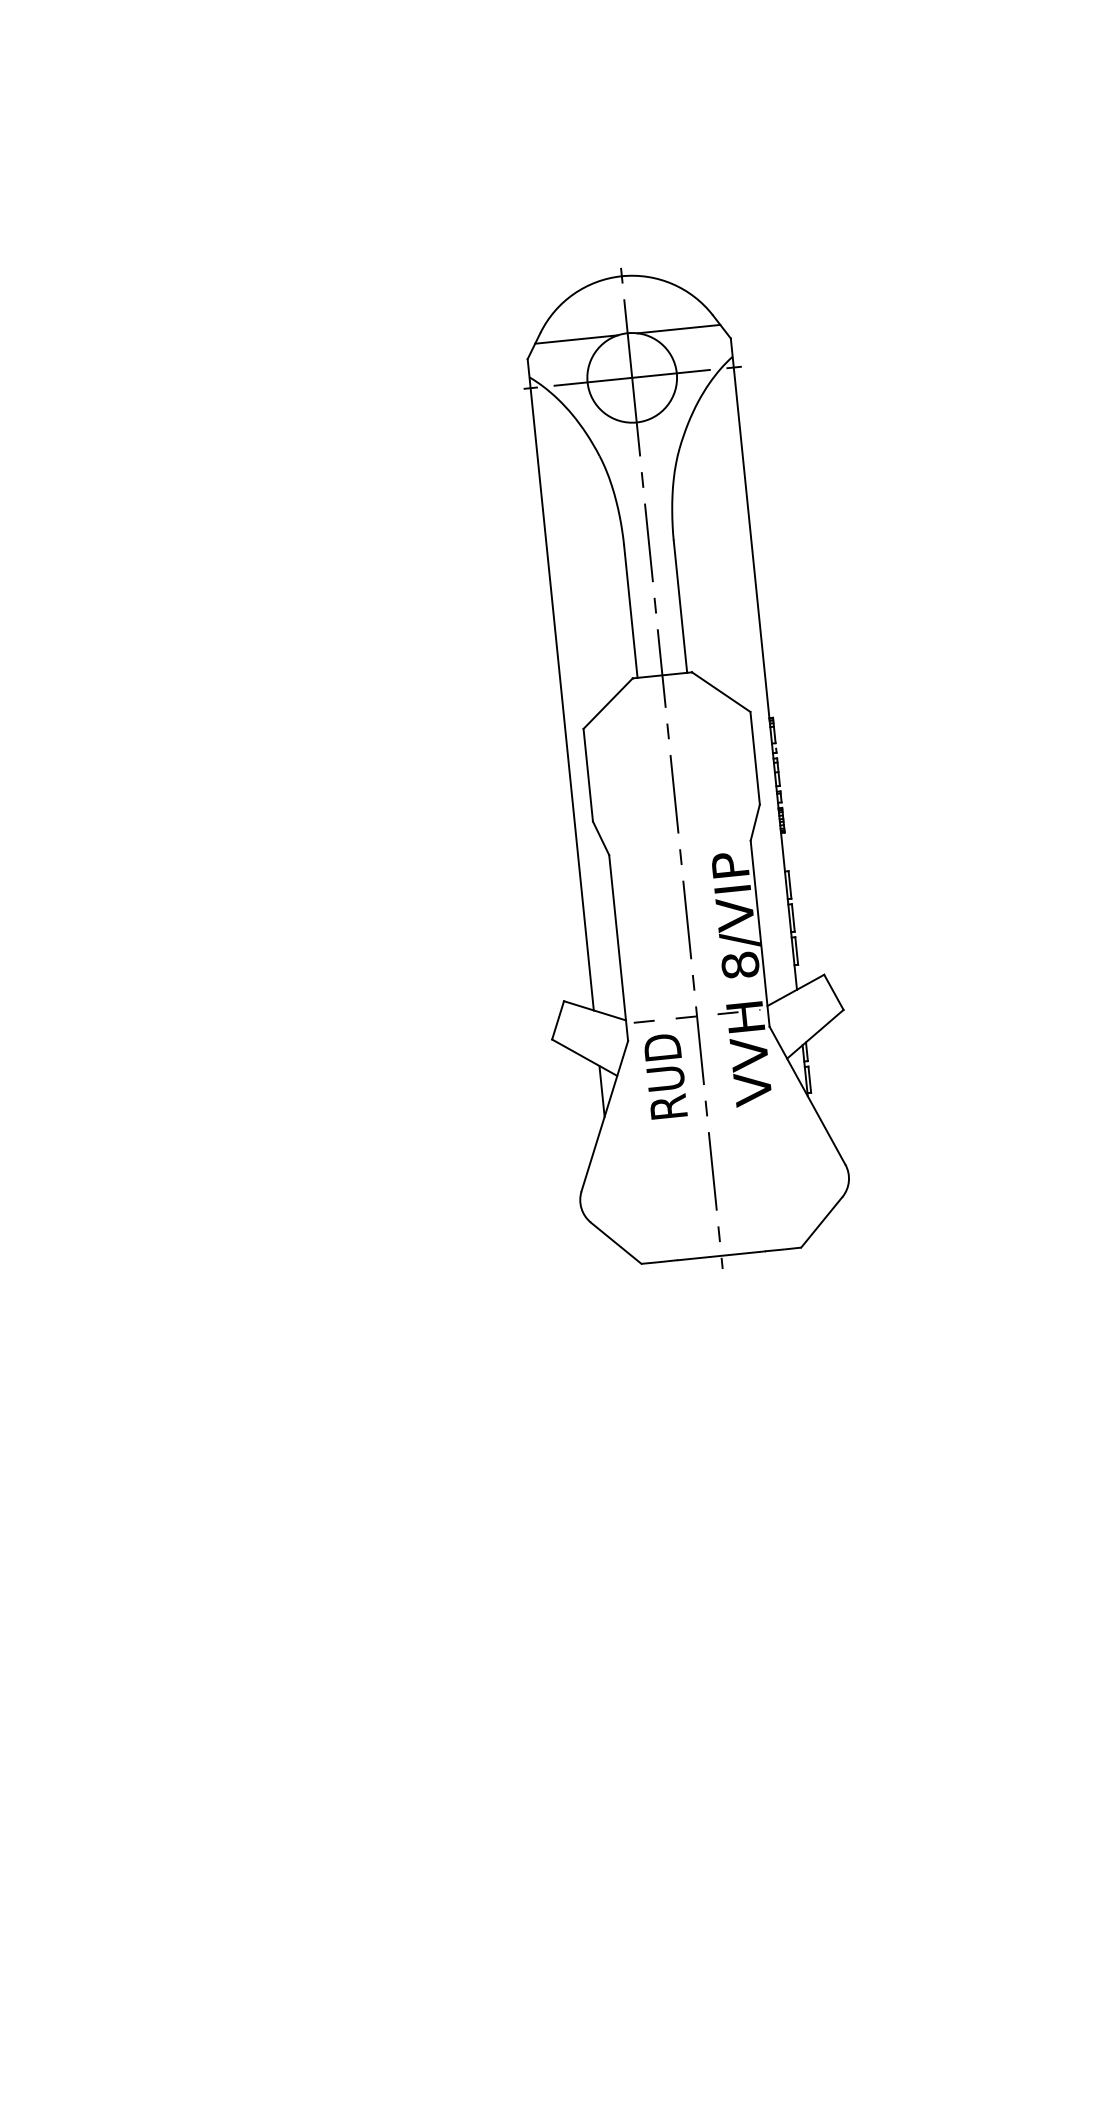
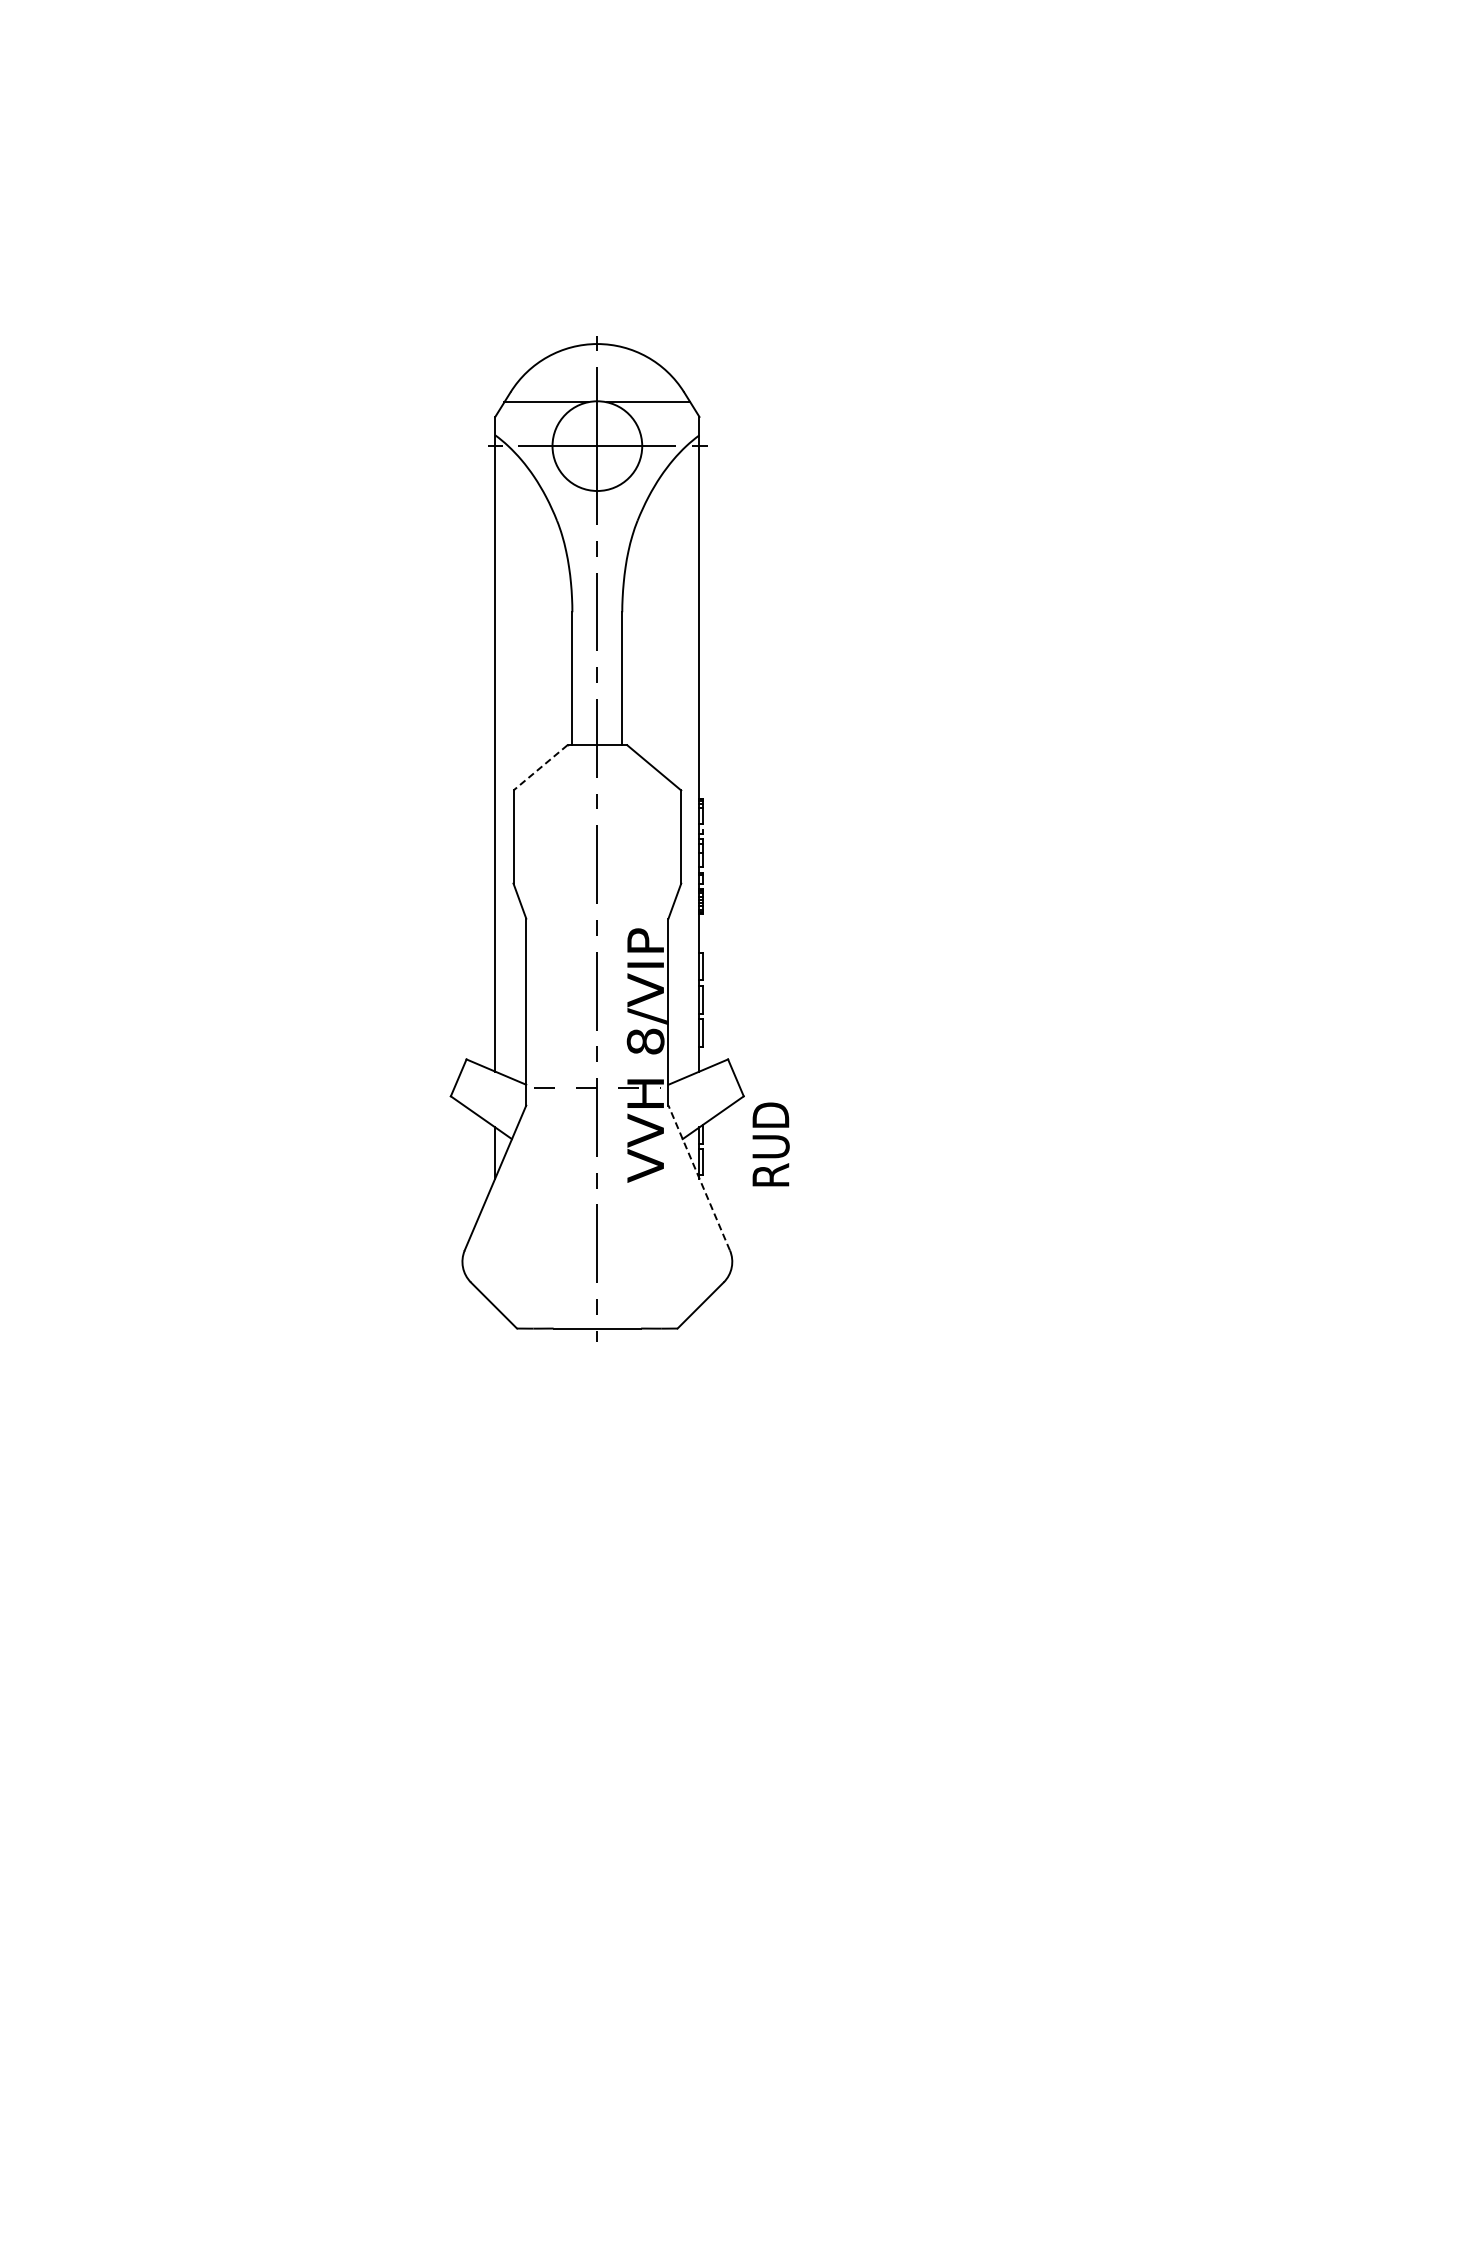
line: (608, 704) -> (540, 768), solid -> dashed
text: (665, 1076) -> (770, 1144), moved
line: (807, 1095) -> (699, 1177), solid -> dashed

